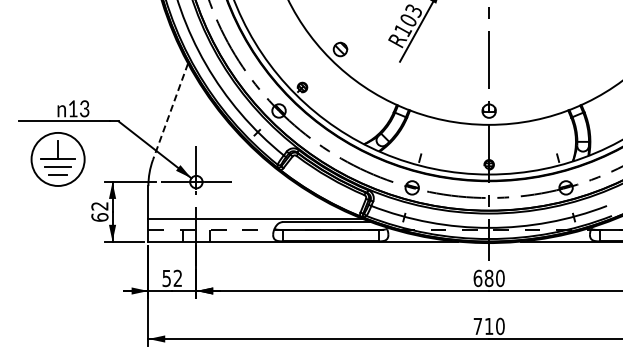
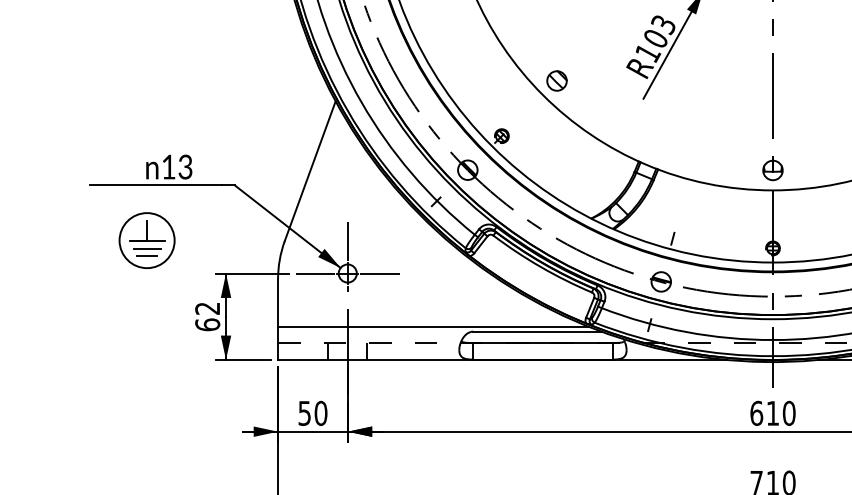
line: (170, 112) -> (310, 172), dashed -> solid
part: (58, 159) -> (147, 240), size x0.71
text: (177, 278) -> (320, 413), 52 -> 50
text: (488, 278) -> (771, 413), 680 -> 610

